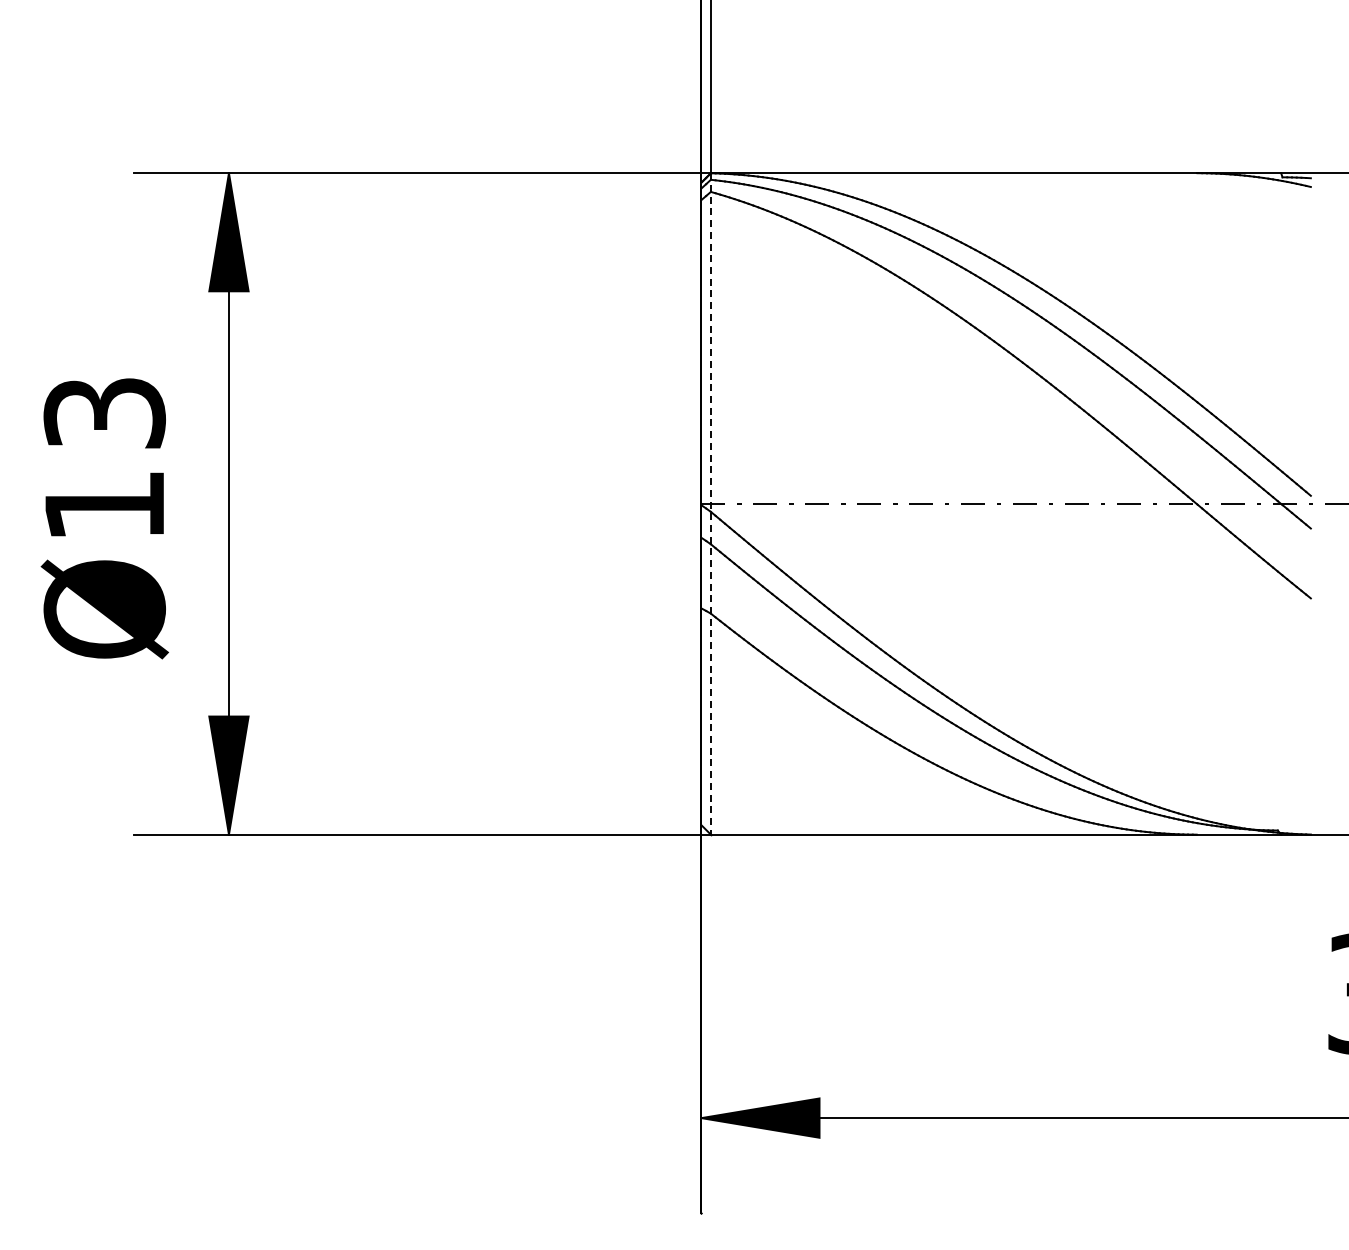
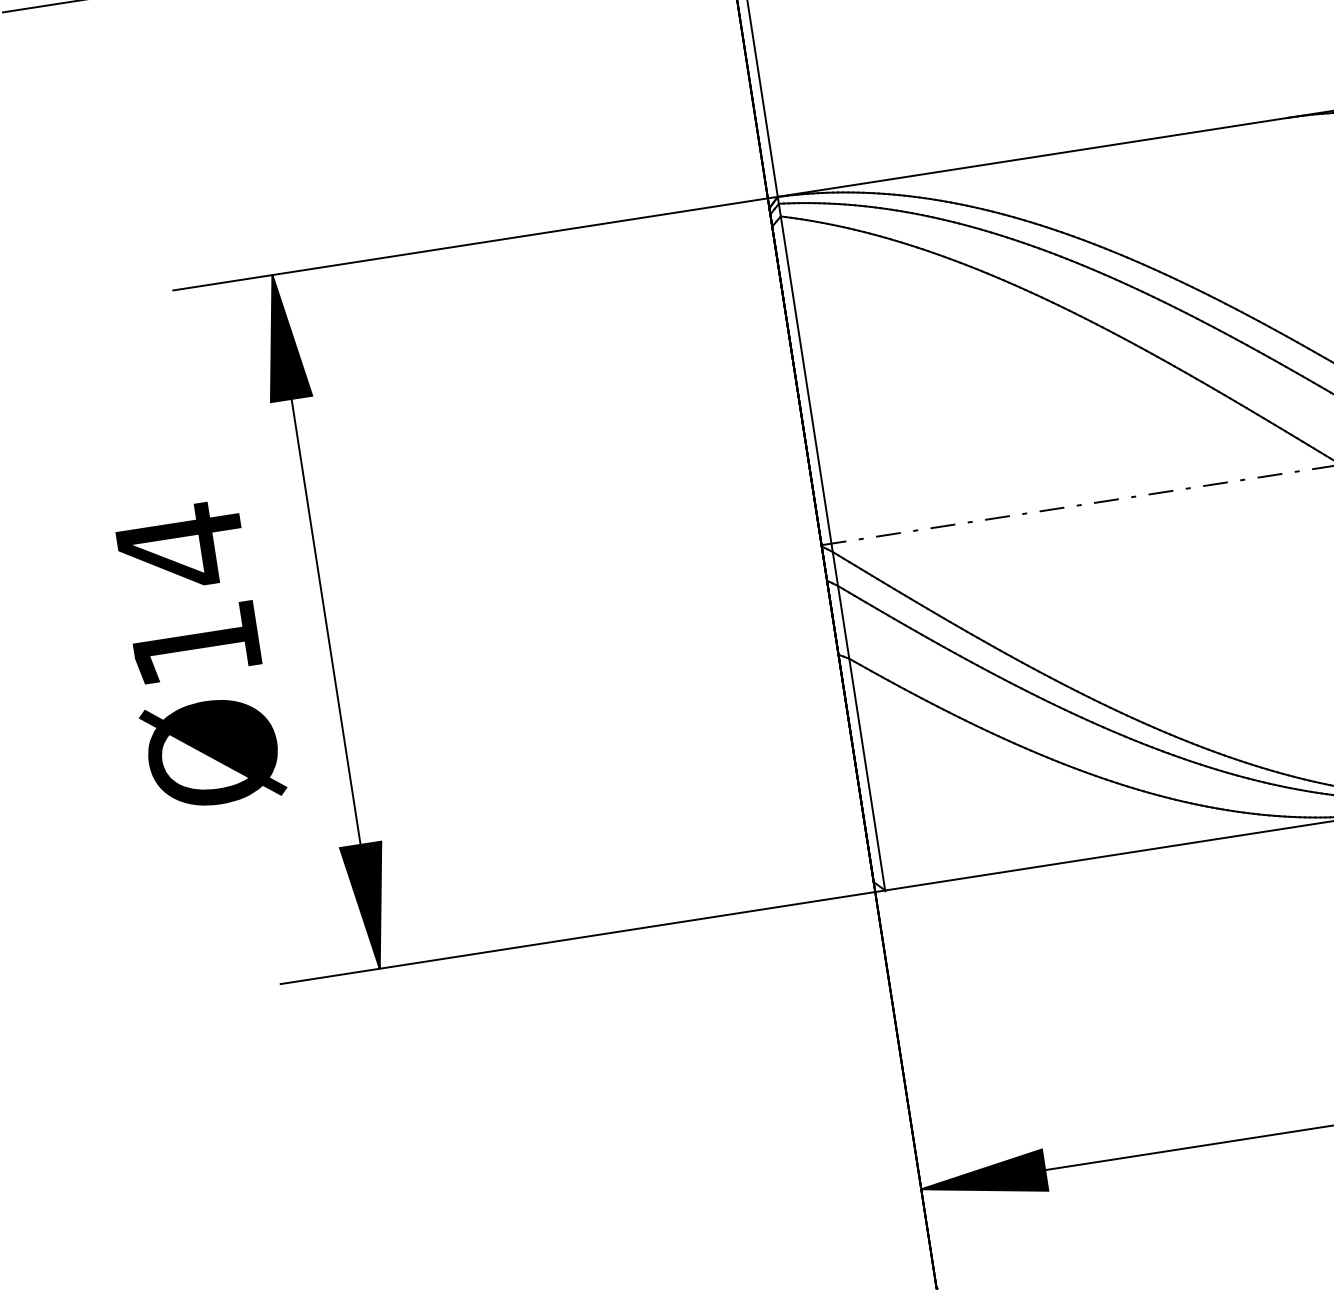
text: (104, 413) -> (180, 547), Ø13 -> Ø14
line: (710, 503) -> (831, 543), dashed -> solid

